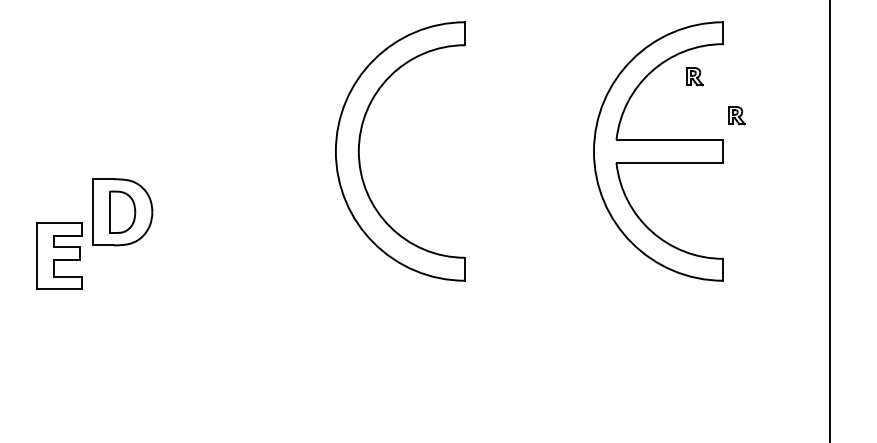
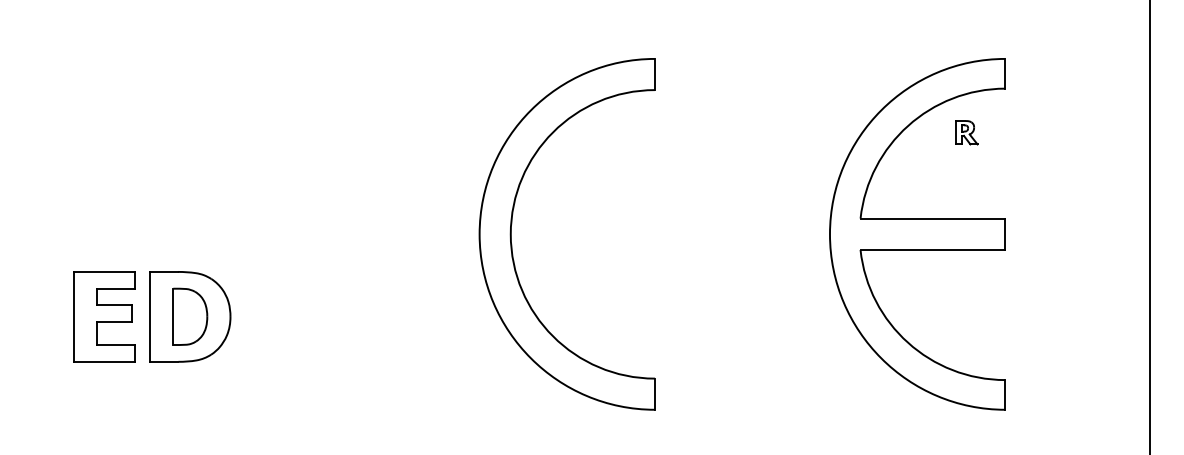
part: (736, 115) -> (1023, 185), removed
part: (59, 255) -> (104, 315), moved

